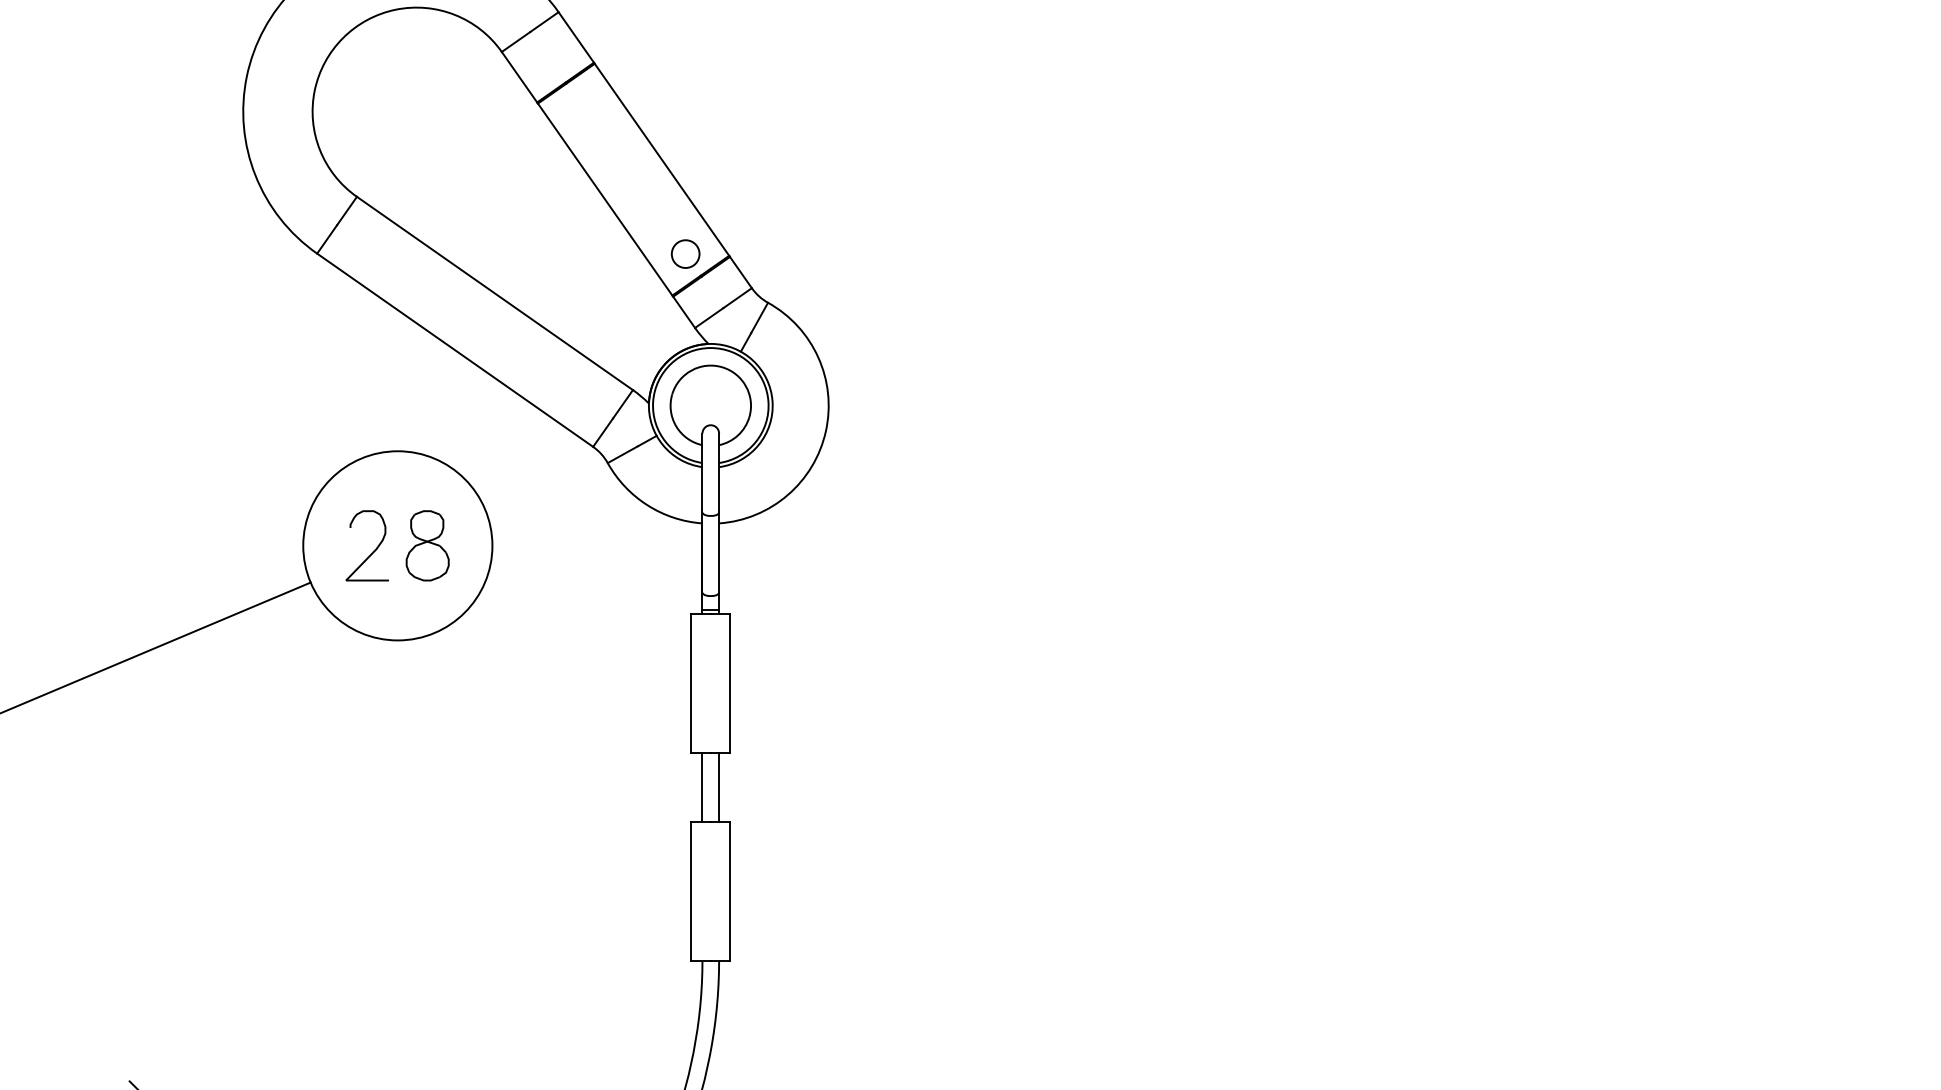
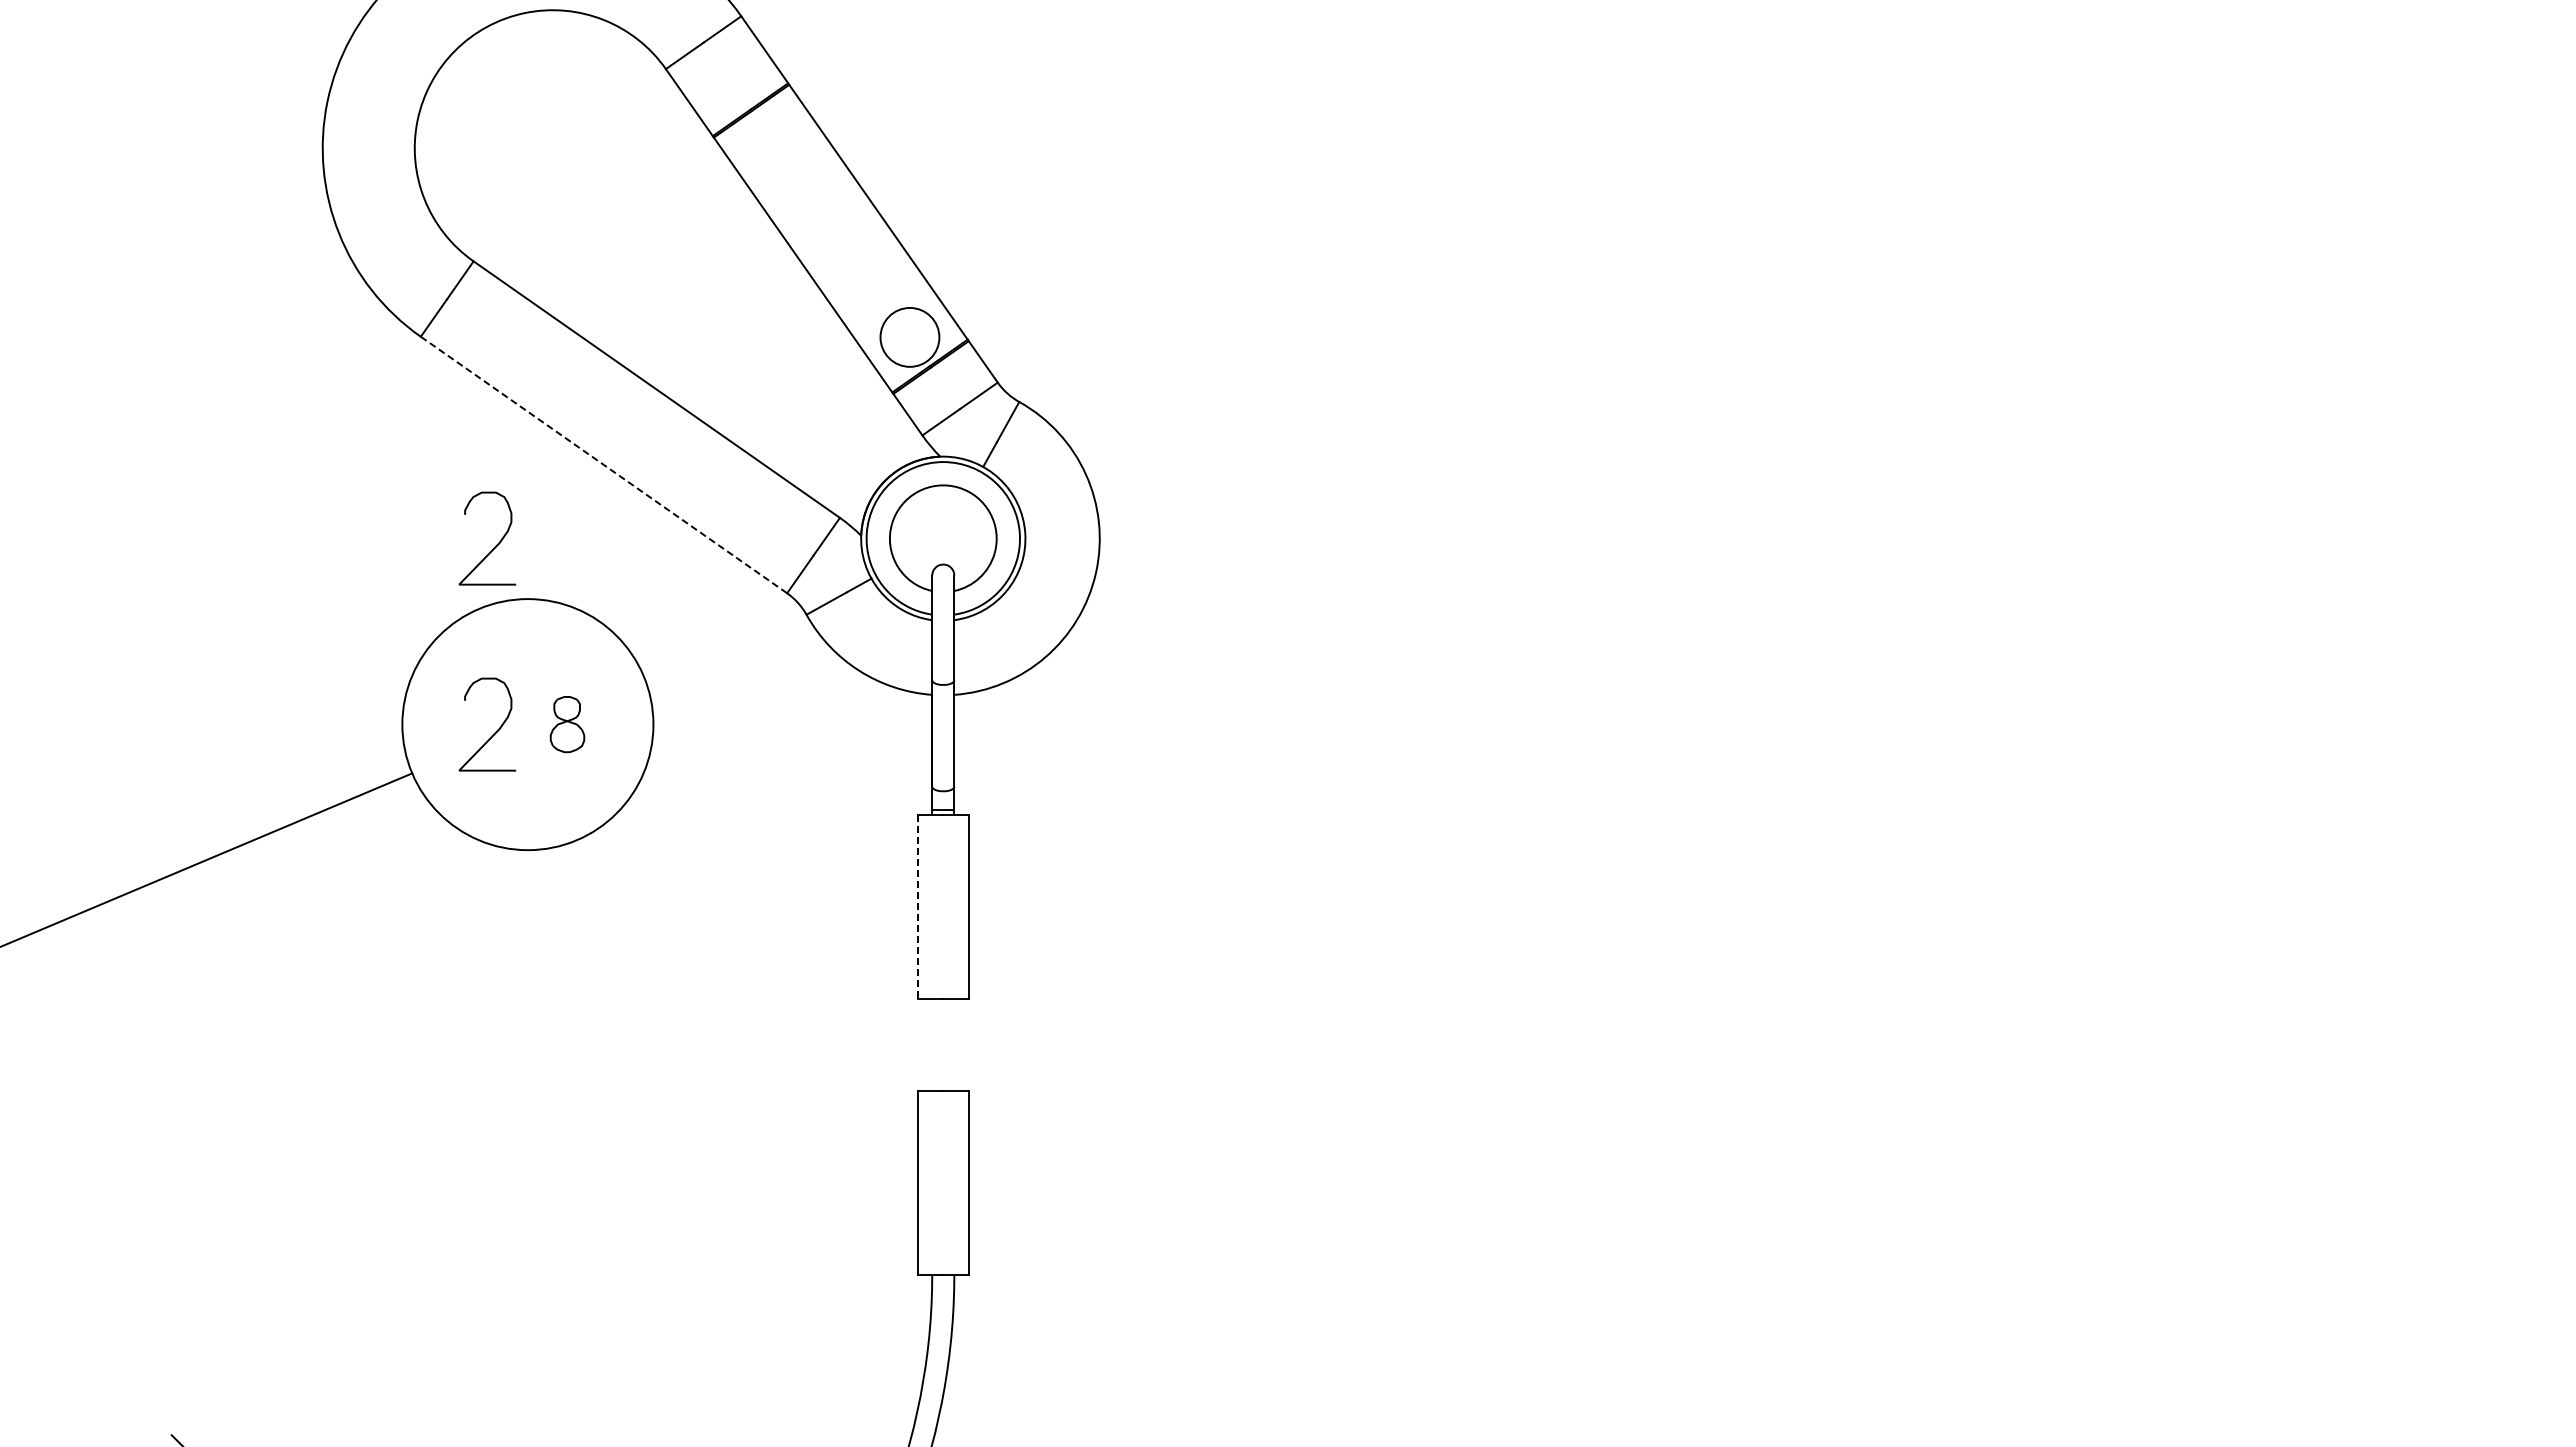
circle: (685, 254) -> (909, 337), size x1.6
line: (455, 350) -> (604, 465), solid -> dashed
curve: (373, 410) -> (495, 545), added
part: (427, 545) -> (567, 724), size x0.6
line: (691, 683) -> (917, 907), solid -> dashed
line: (702, 786) -> (932, 1044), removed
line: (719, 786) -> (954, 1044), removed

